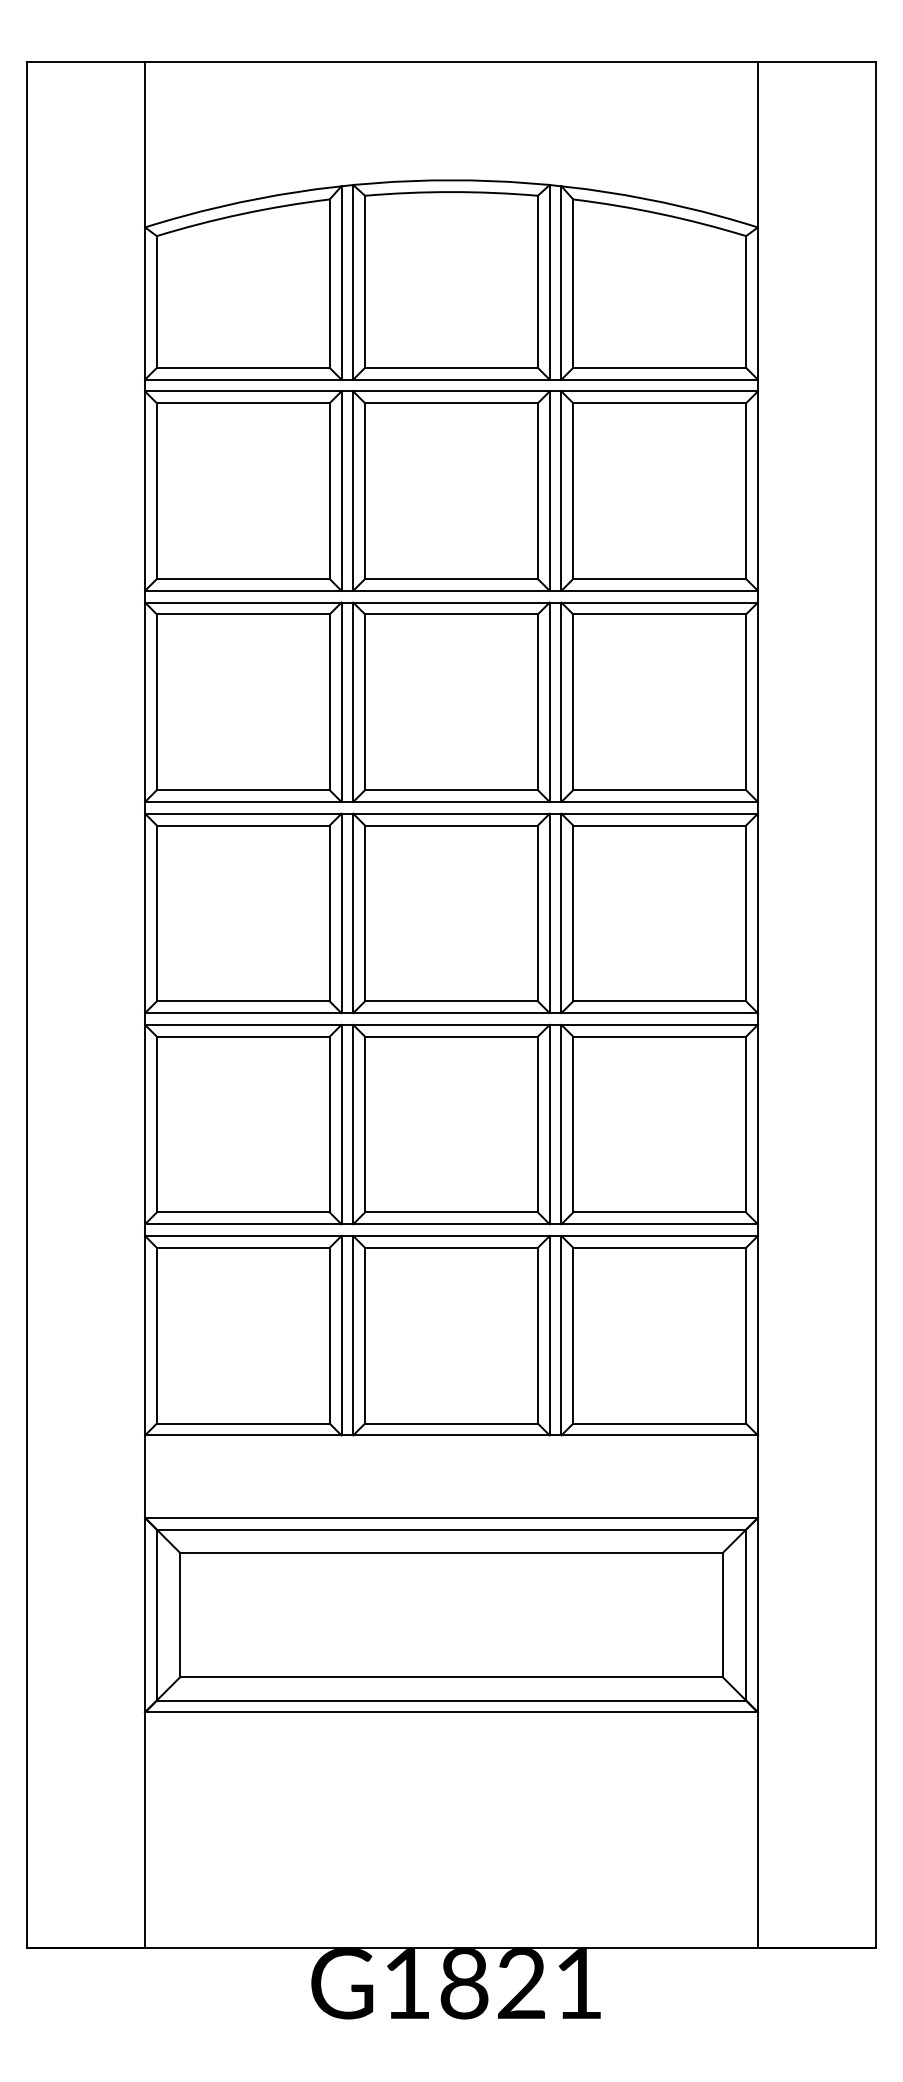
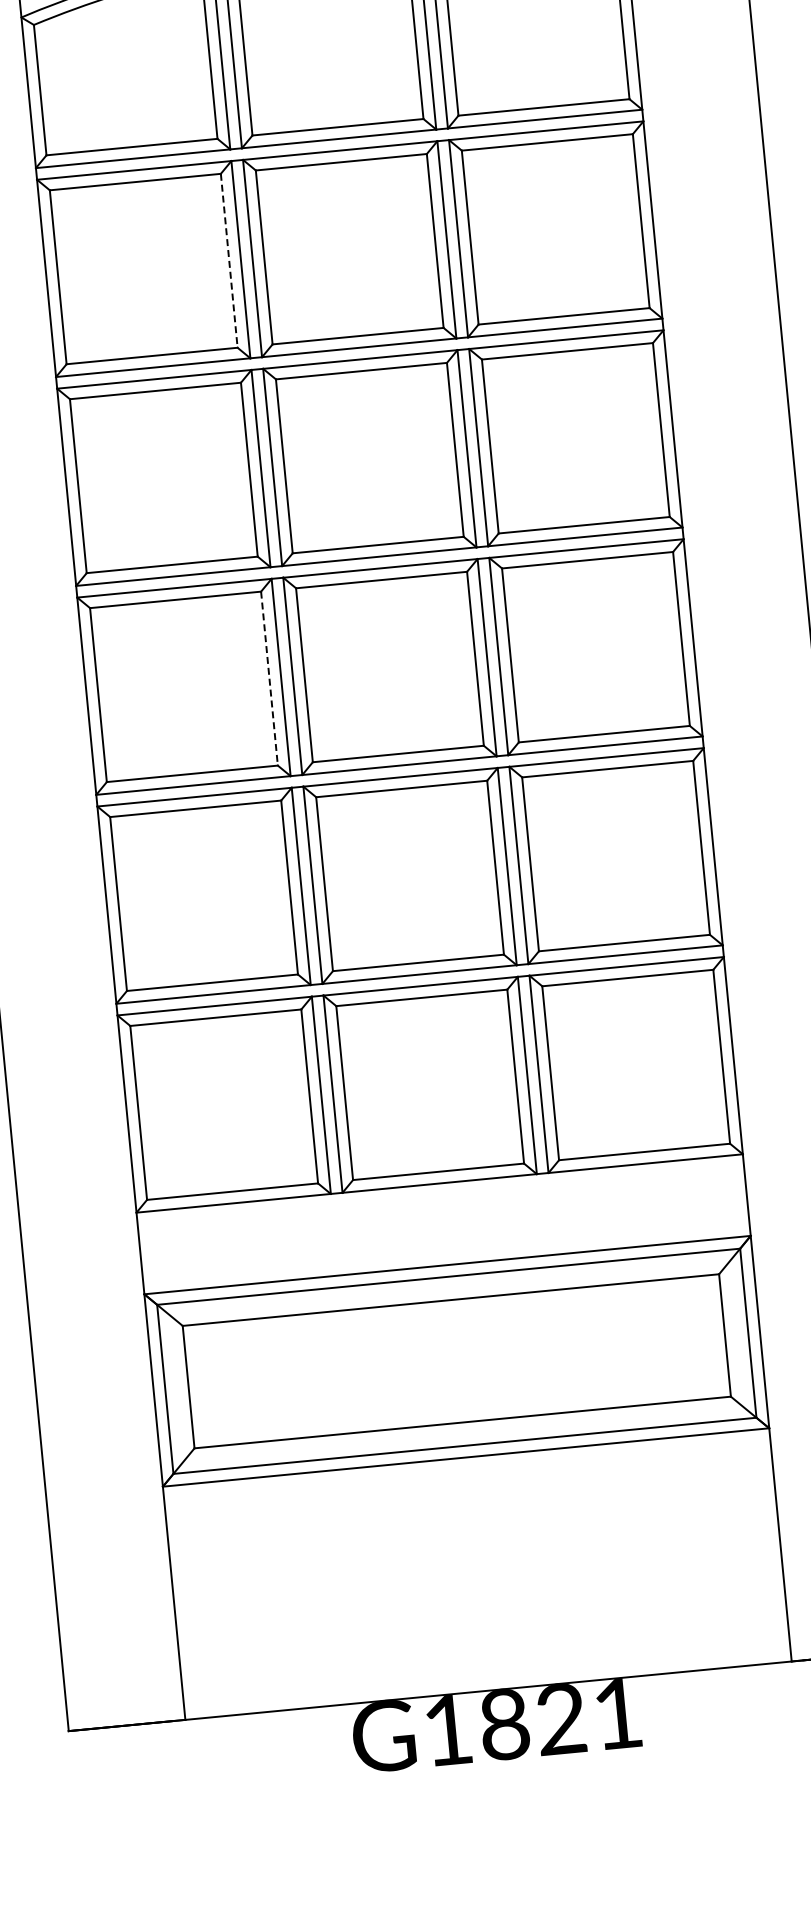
line: (329, 491) -> (229, 261), solid -> dashed
line: (329, 913) -> (269, 678), solid -> dashed

